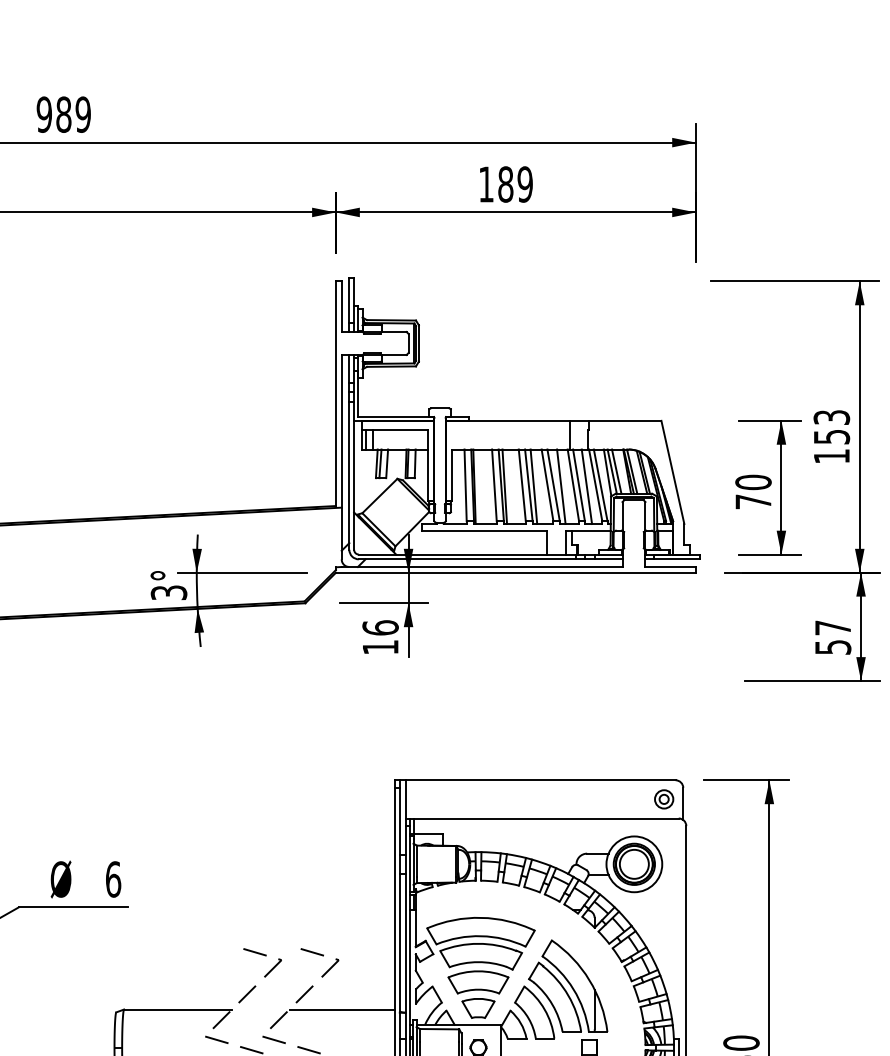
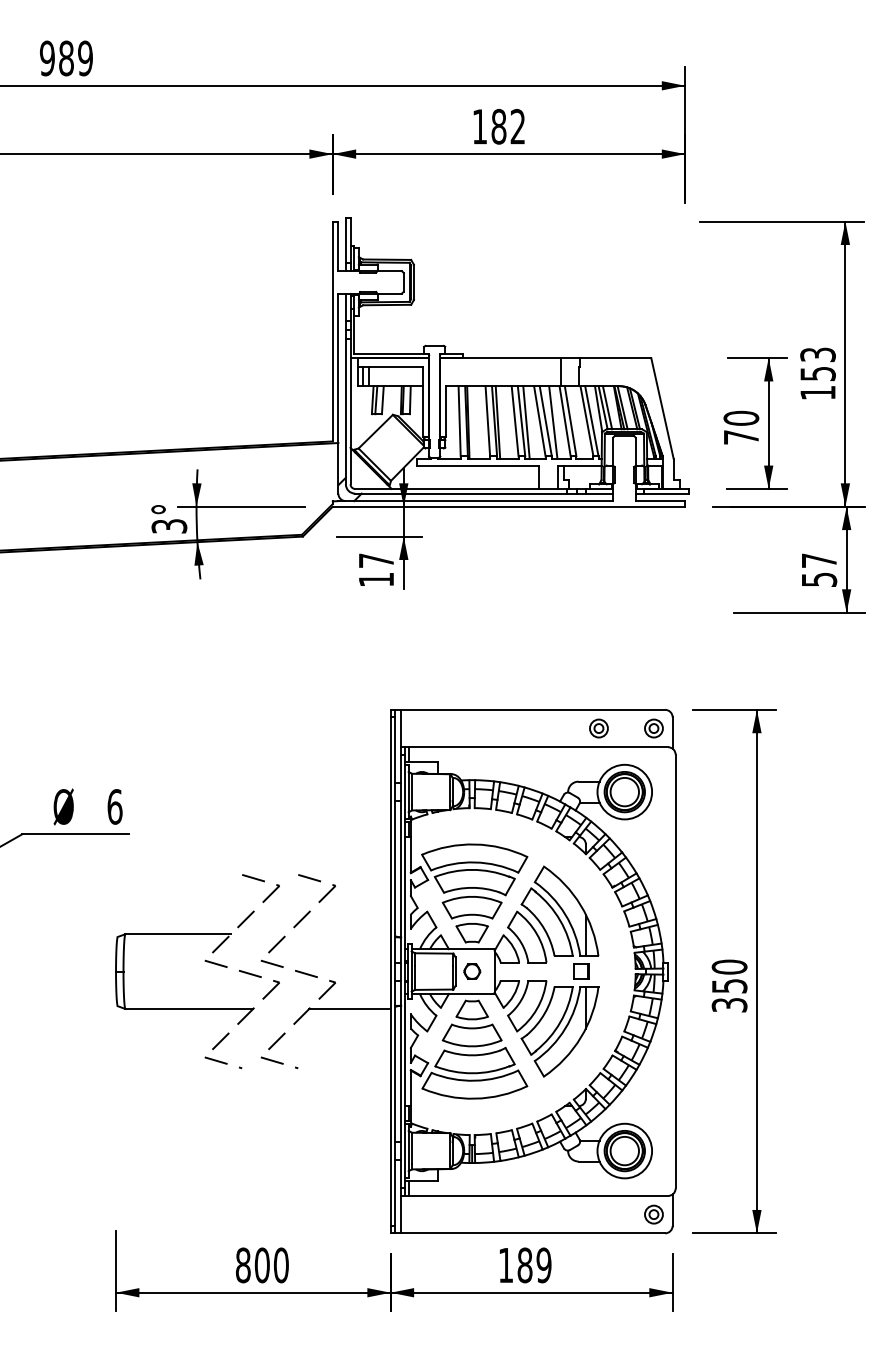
text: (524, 184) -> (517, 126), 189 -> 182
line: (587, 486) -> (578, 422), removed
text: (380, 627) -> (376, 560), 16 -> 17
part: (607, 799) -> (598, 728), added
line: (341, 1009) -> (338, 934), removed

